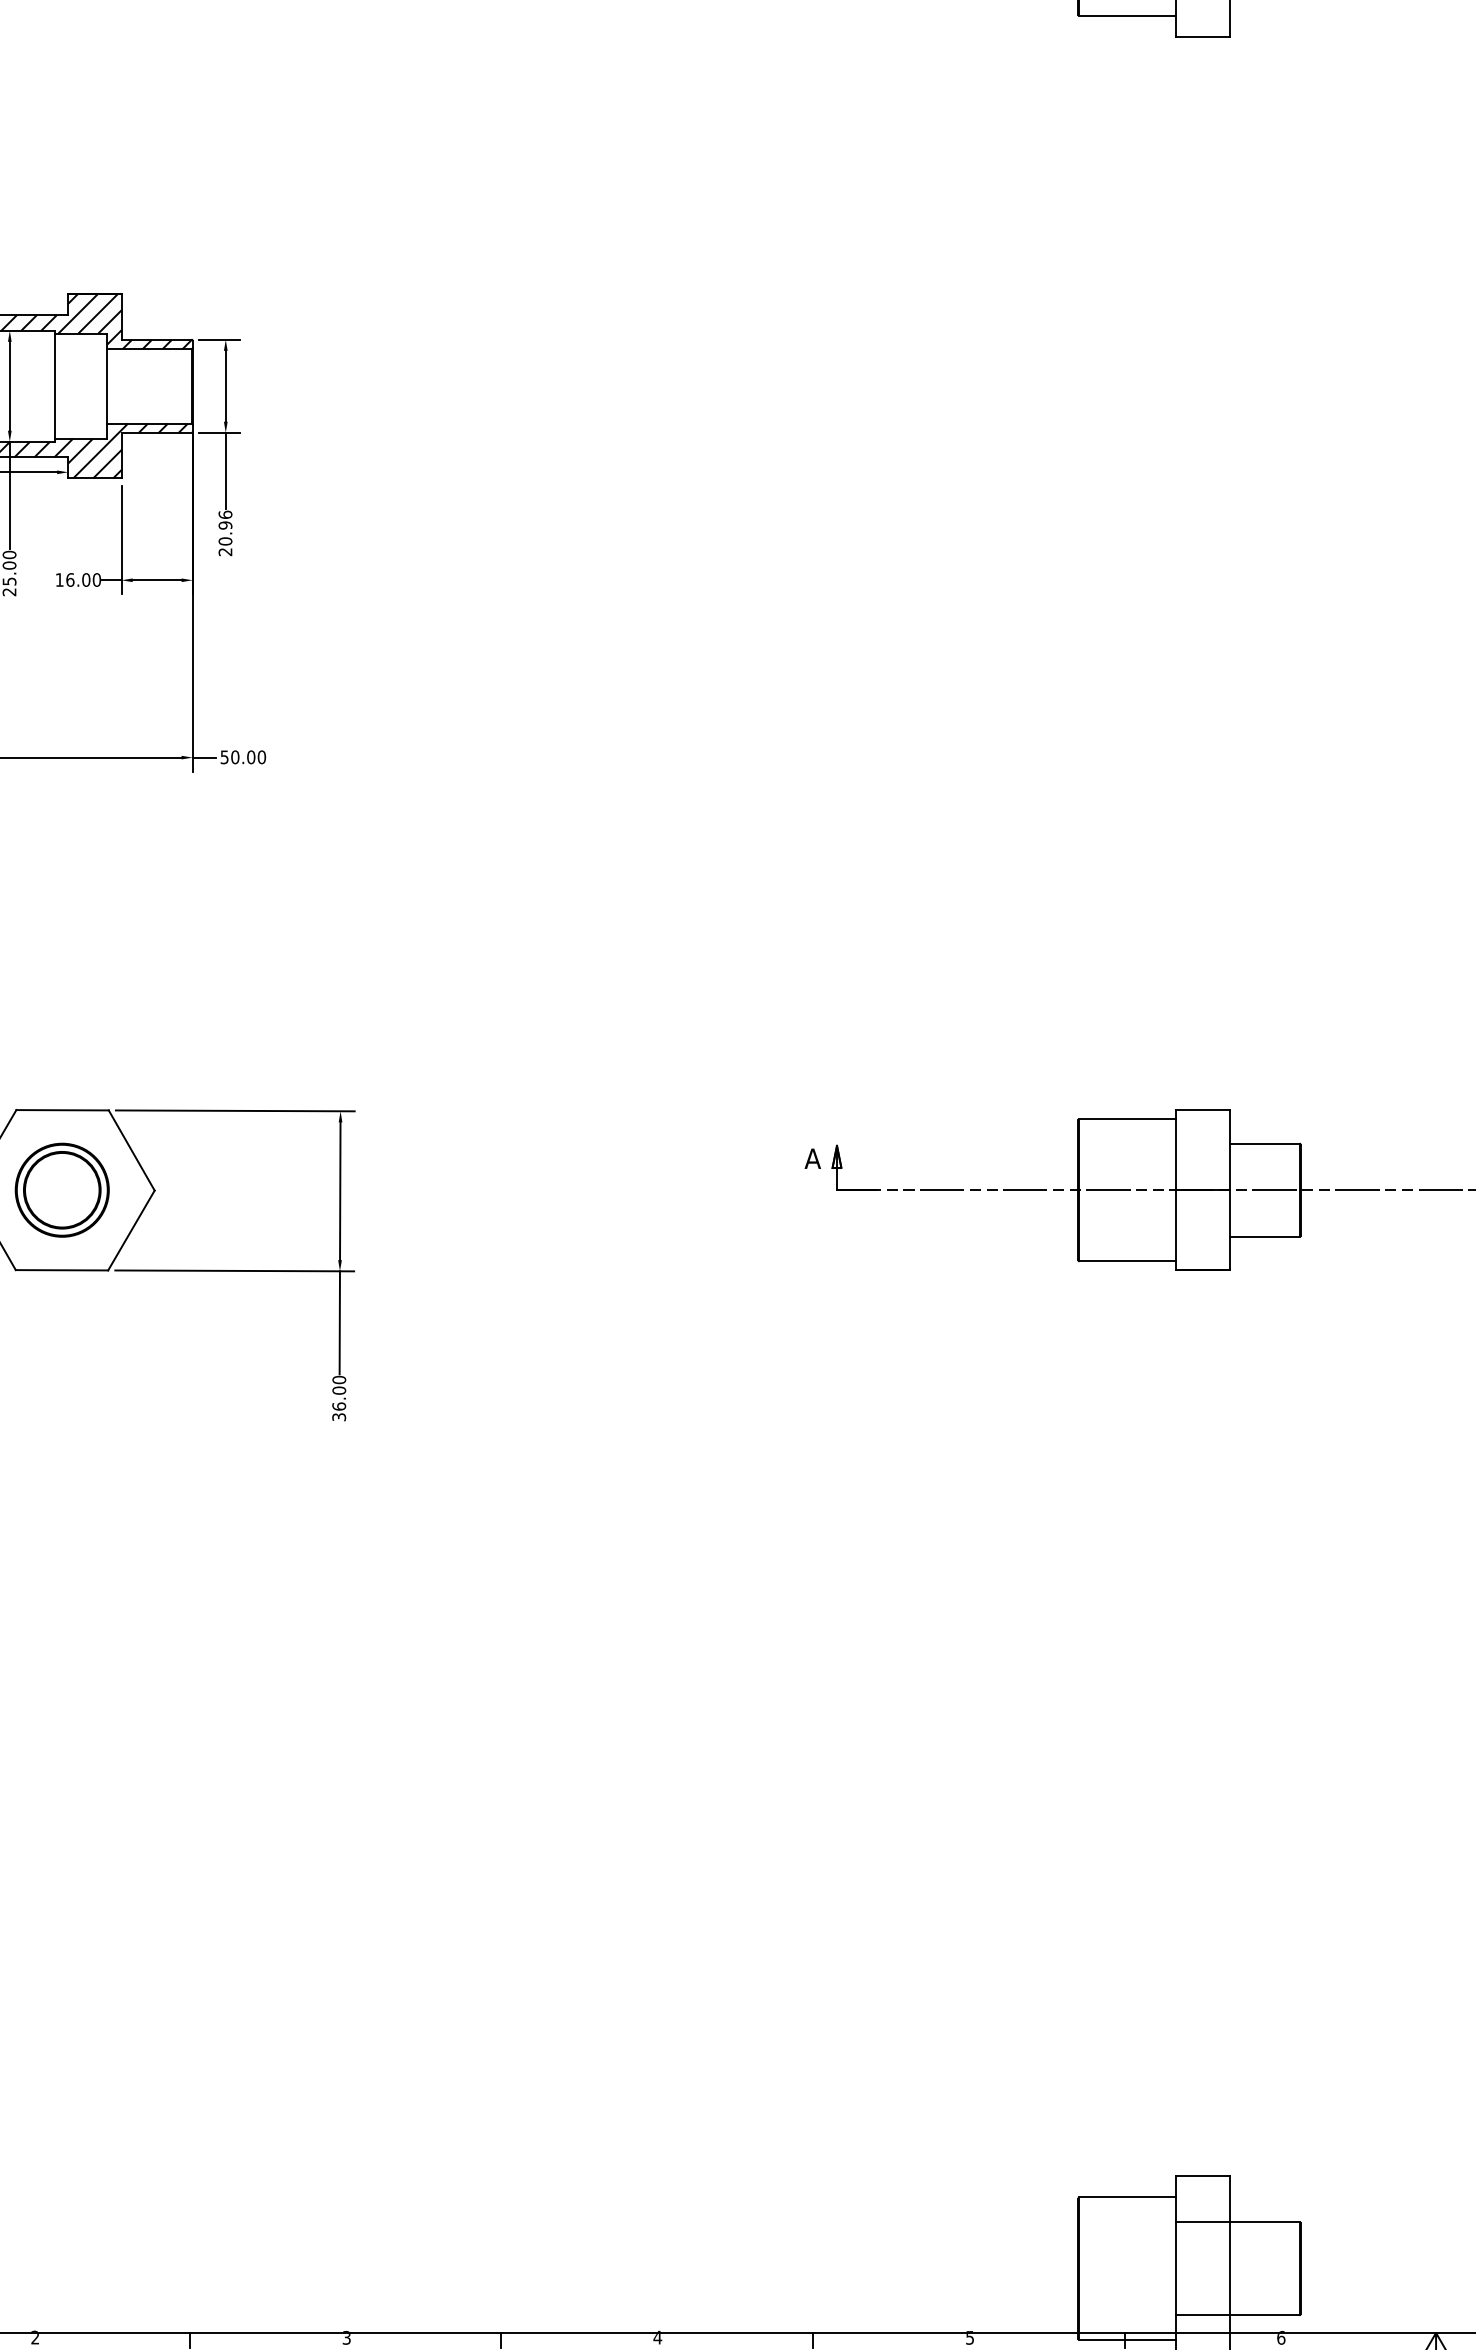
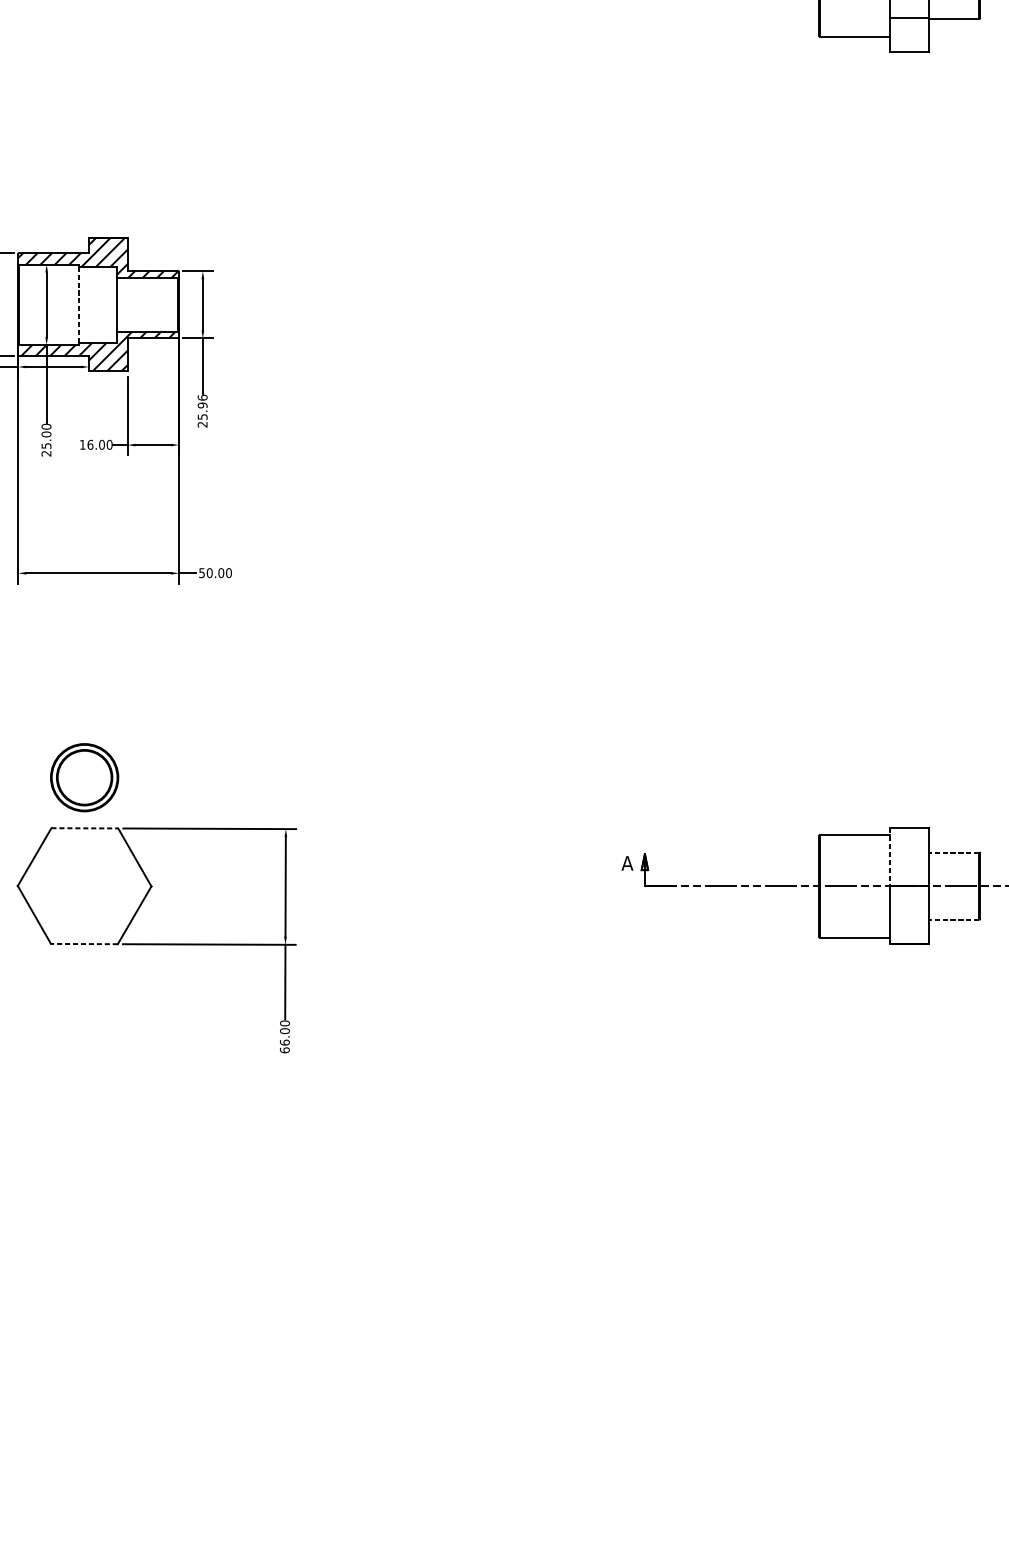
line: (54, 386) -> (79, 304), solid -> dashed
text: (225, 541) -> (202, 417), 20.96 -> 25.96
line: (63, 1110) -> (85, 828), solid -> dashed
line: (1264, 1143) -> (954, 852), solid -> dashed
line: (1176, 1150) -> (890, 857), solid -> dashed
part: (61, 1189) -> (84, 777), moved
line: (1264, 1236) -> (954, 919), solid -> dashed
line: (61, 1270) -> (84, 944), solid -> dashed
text: (339, 1417) -> (285, 1050), 36.00 -> 66.00

